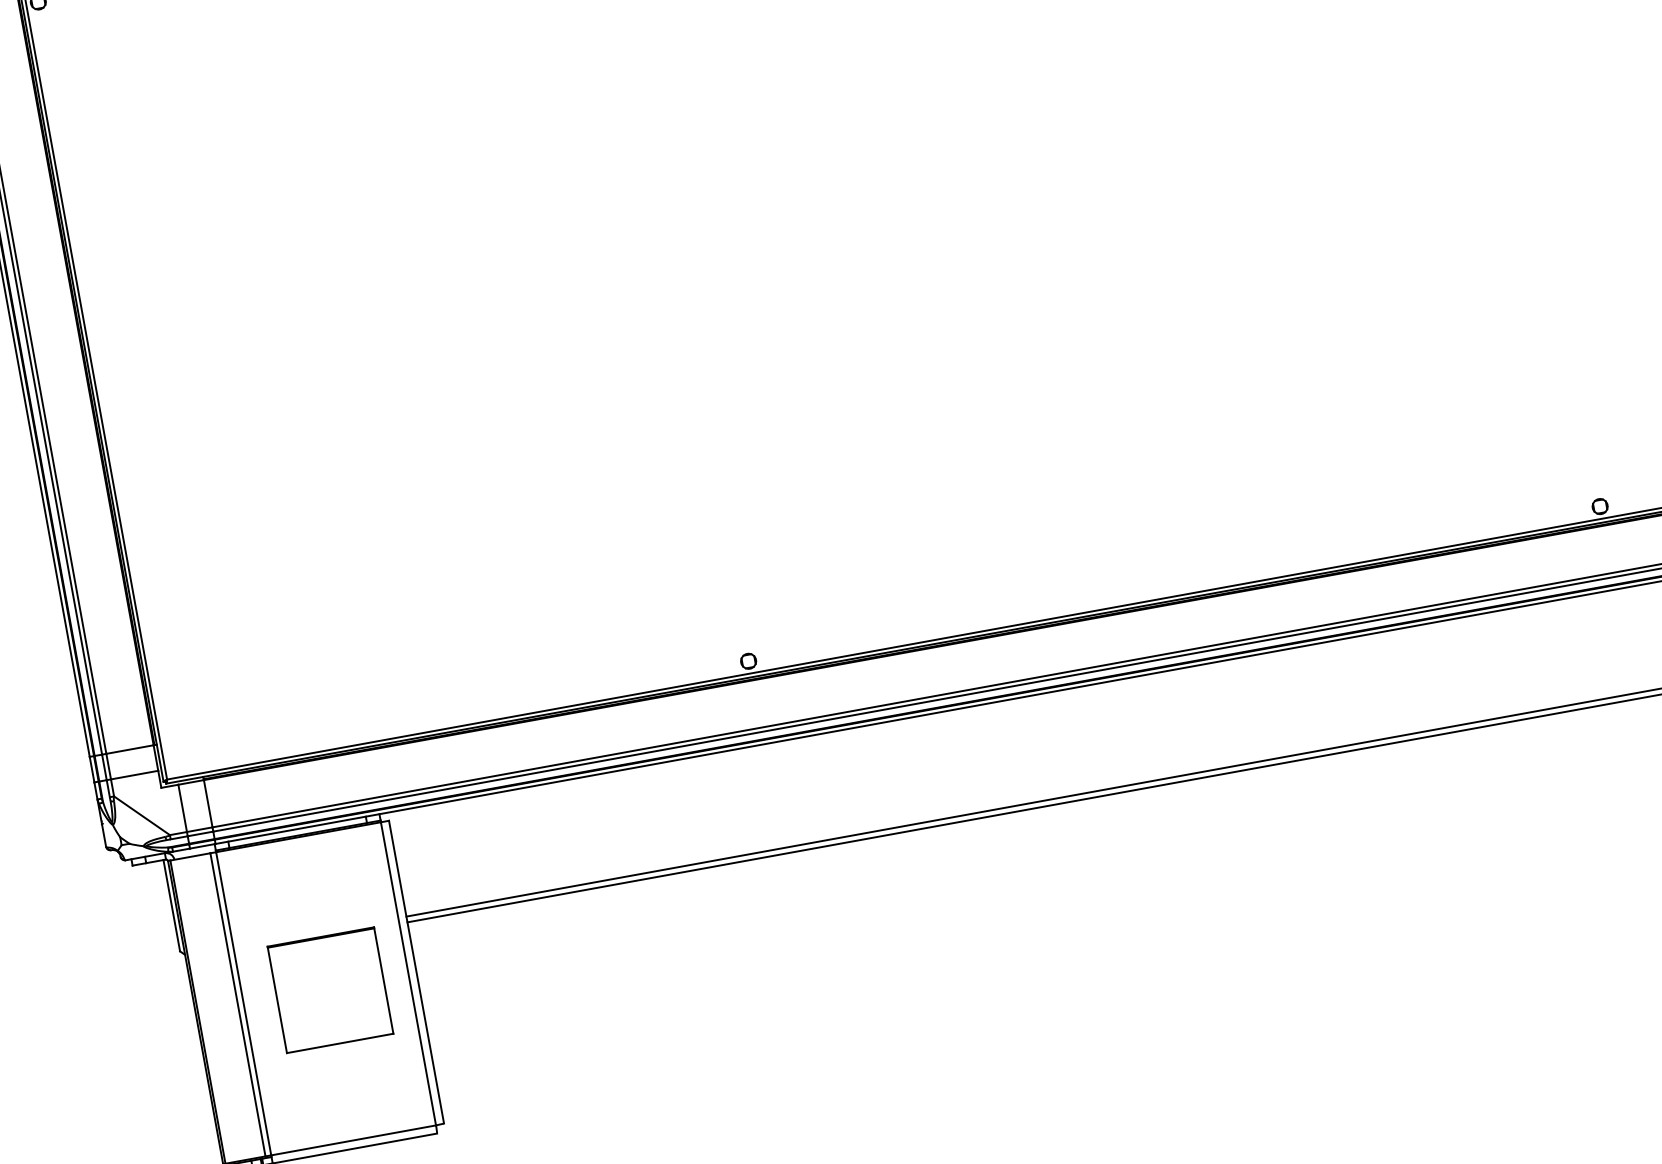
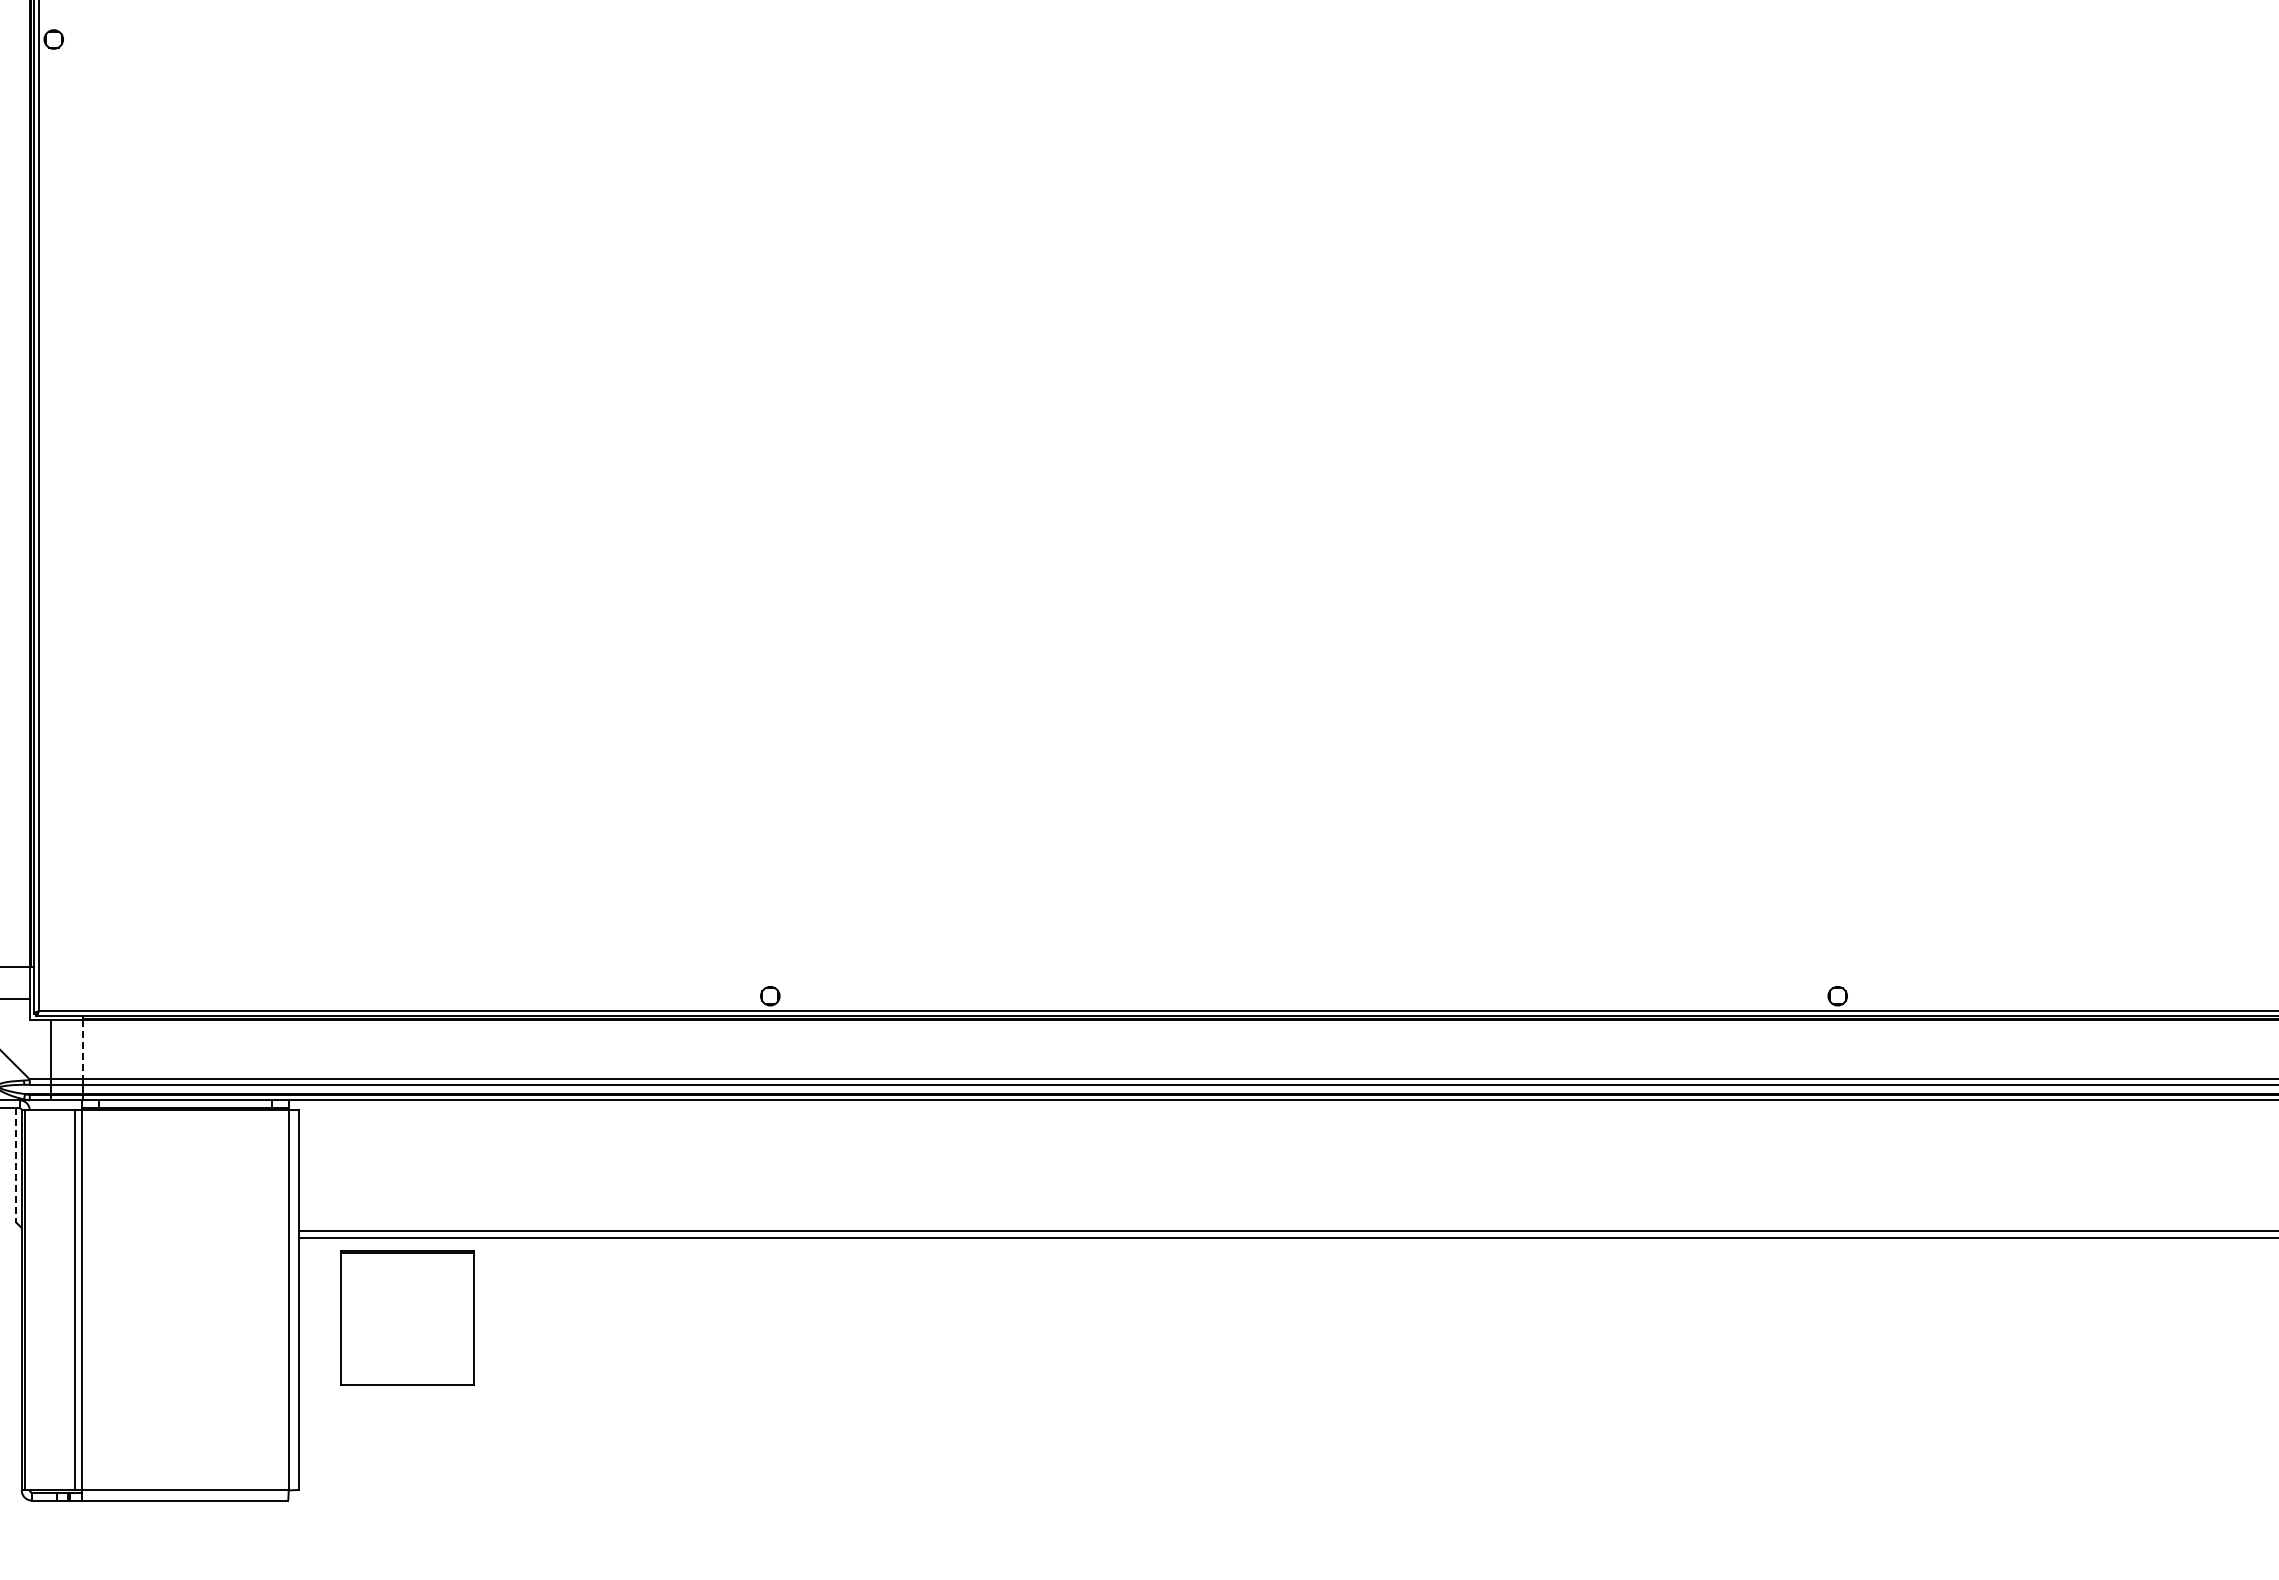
line: (208, 803) -> (83, 1049), solid -> dashed
line: (171, 906) -> (16, 1166), solid -> dashed
part: (330, 989) -> (407, 1317), moved

